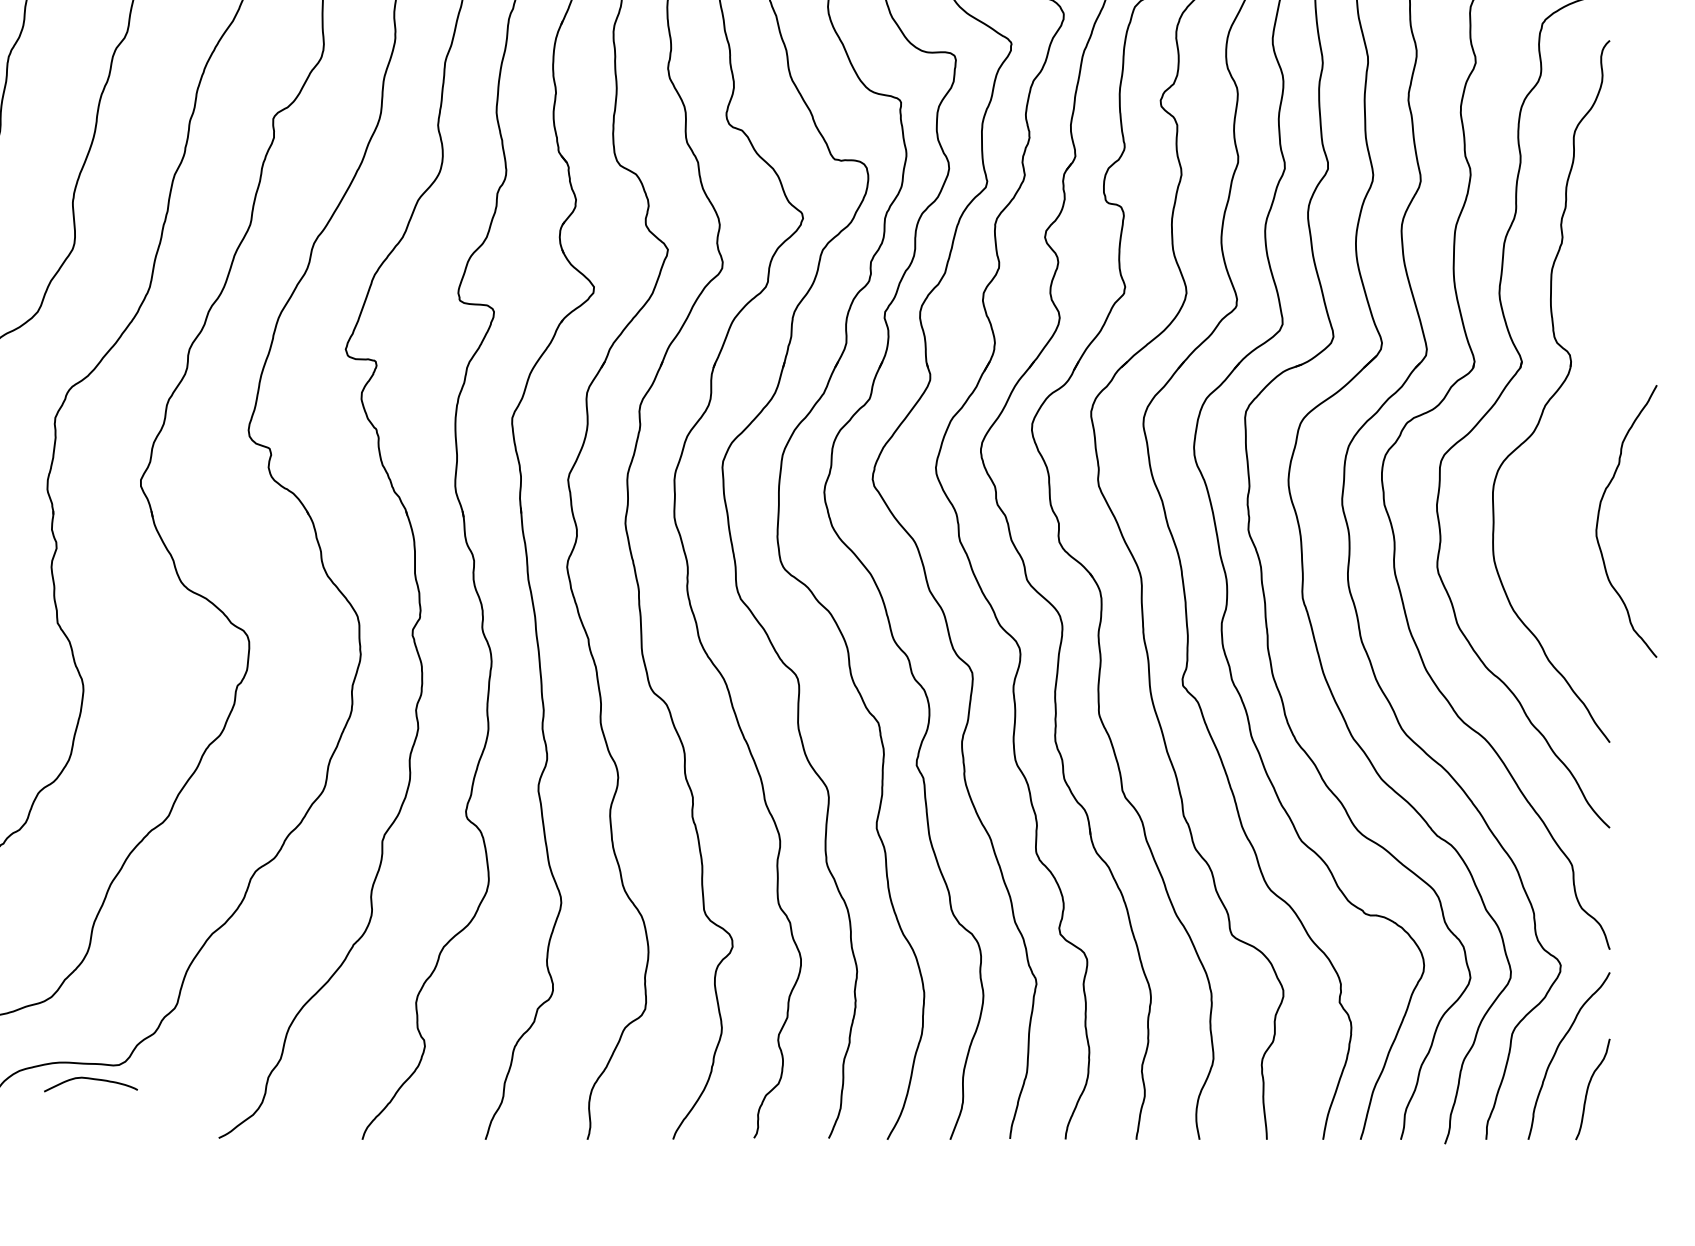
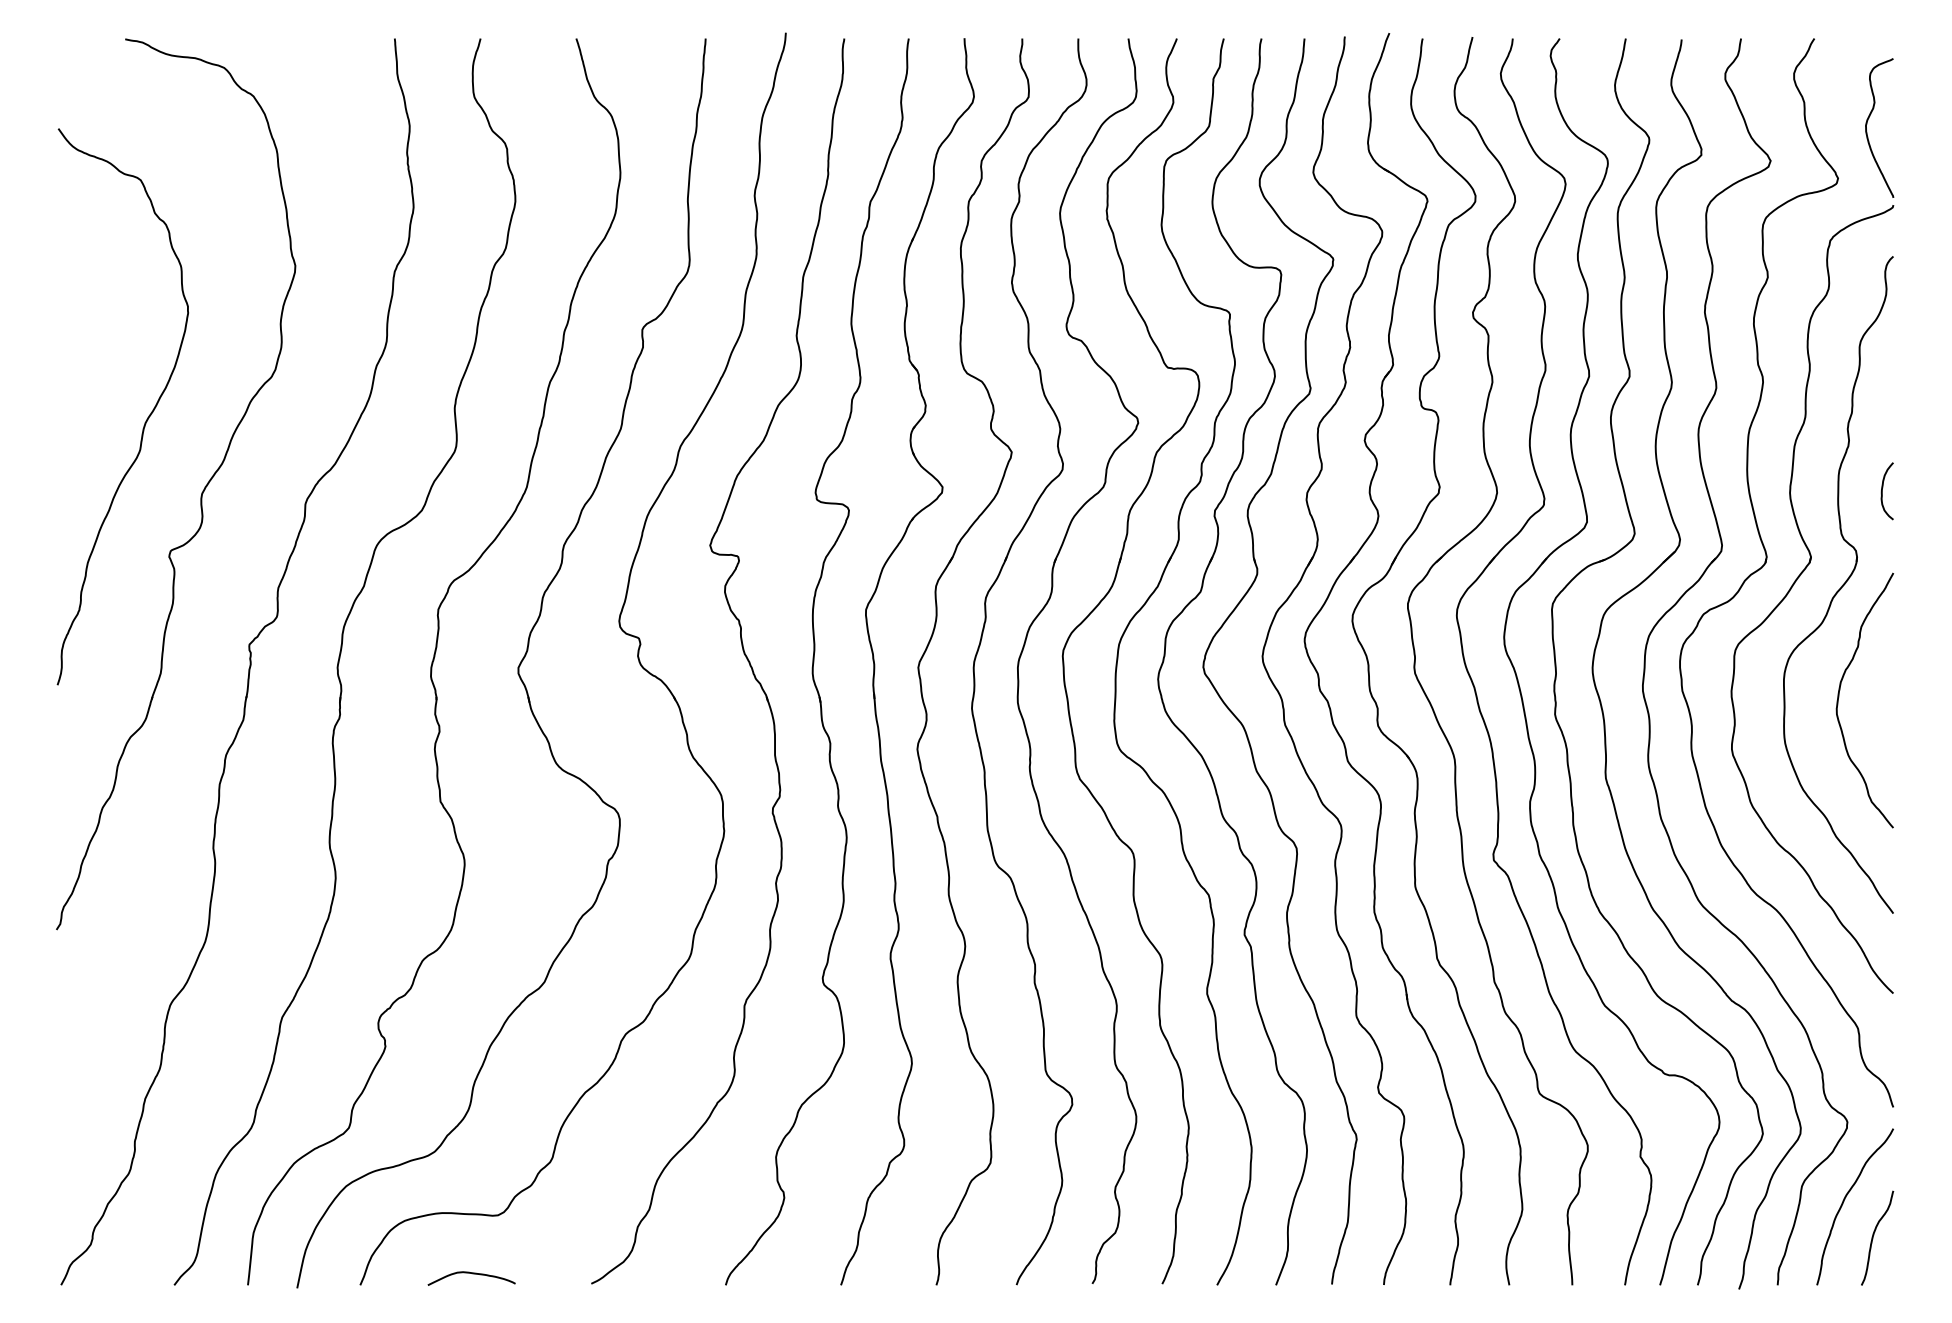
curve: (1598, 291) -> (1882, 491), added
curve: (1599, 518) -> (1839, 697), moved
curve: (91, 1080) -> (472, 1274), moved

